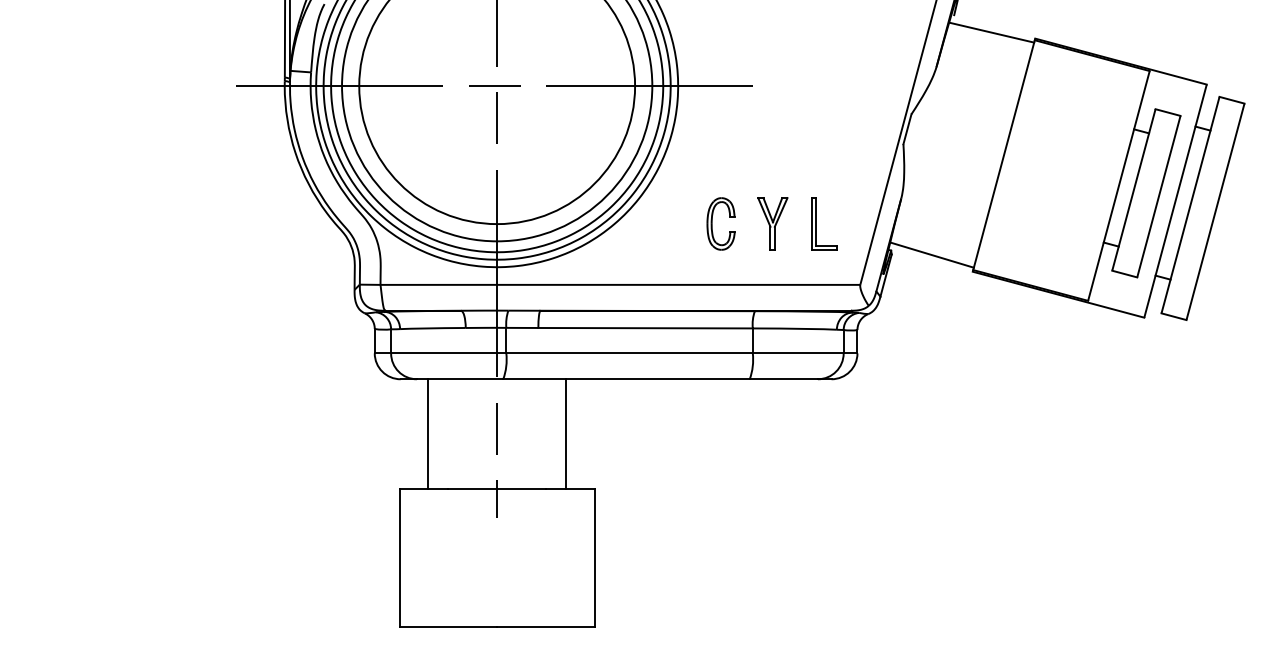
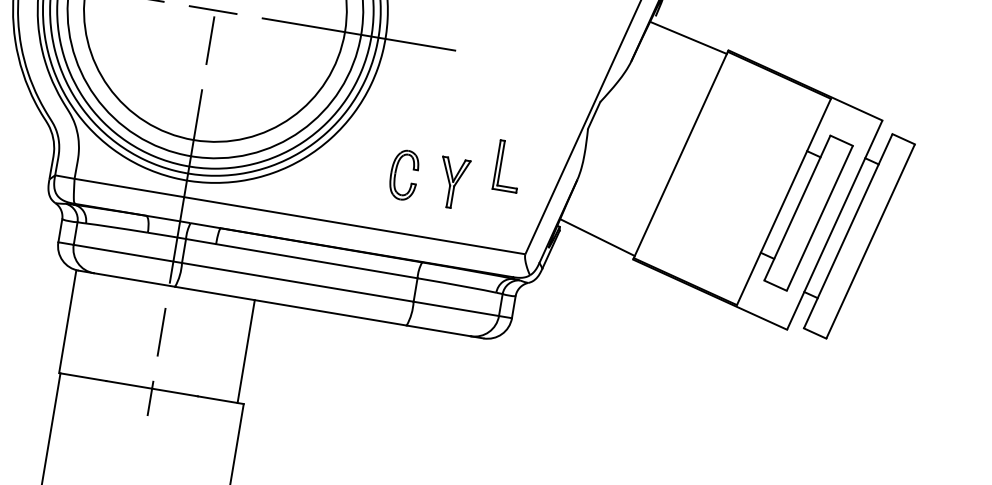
part: (816, 223) -> (500, 164), moved
line: (428, 433) -> (68, 321), moved
line: (566, 433) -> (246, 351), moved

